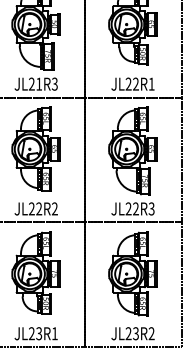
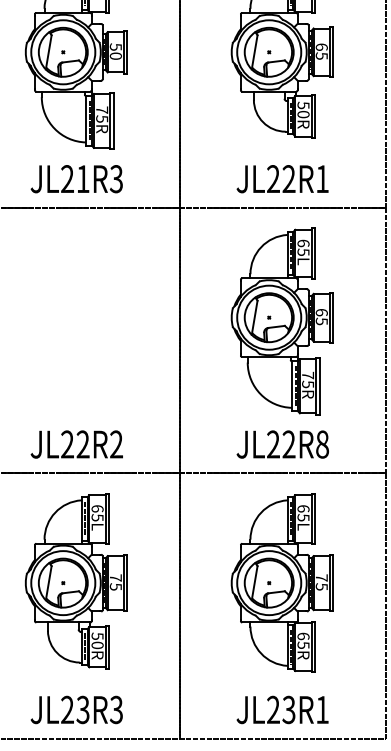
part: (35, 148) -> (75, 315), removed
text: (151, 208) -> (322, 443), JL22R3 -> JL22R8
text: (54, 333) -> (115, 709), JL23R1 -> JL23R3
text: (151, 333) -> (322, 709), JL23R2 -> JL23R1

